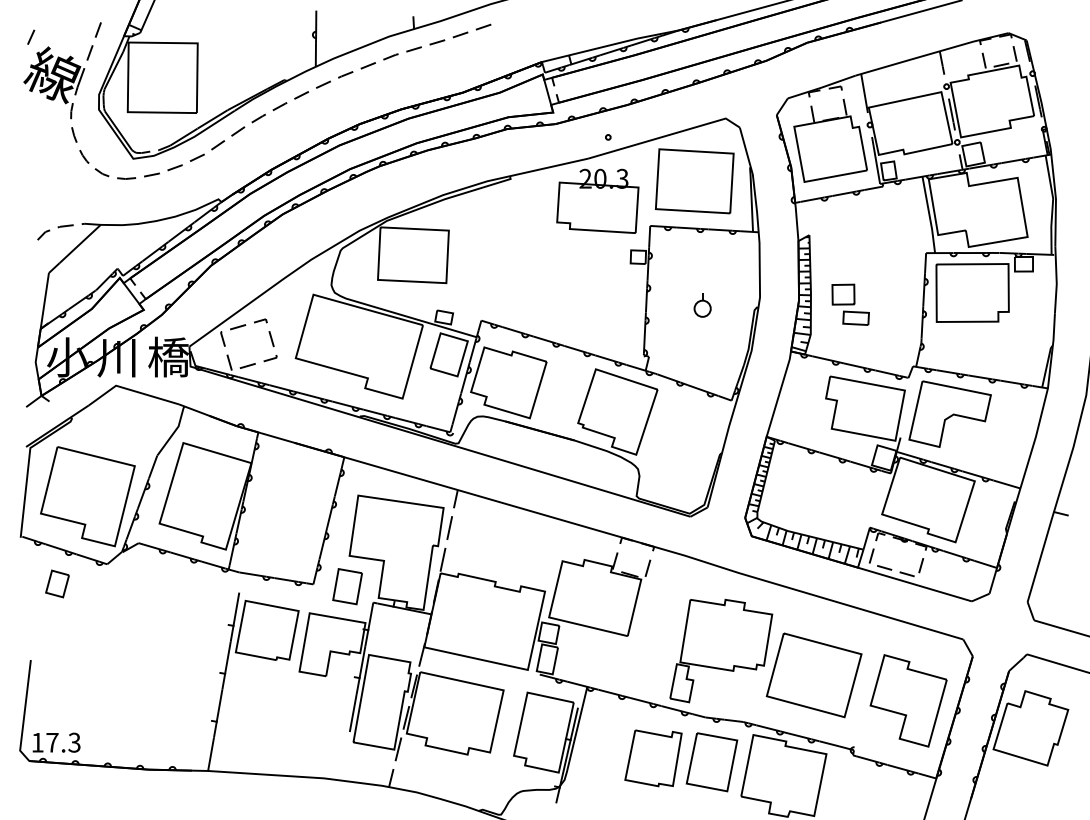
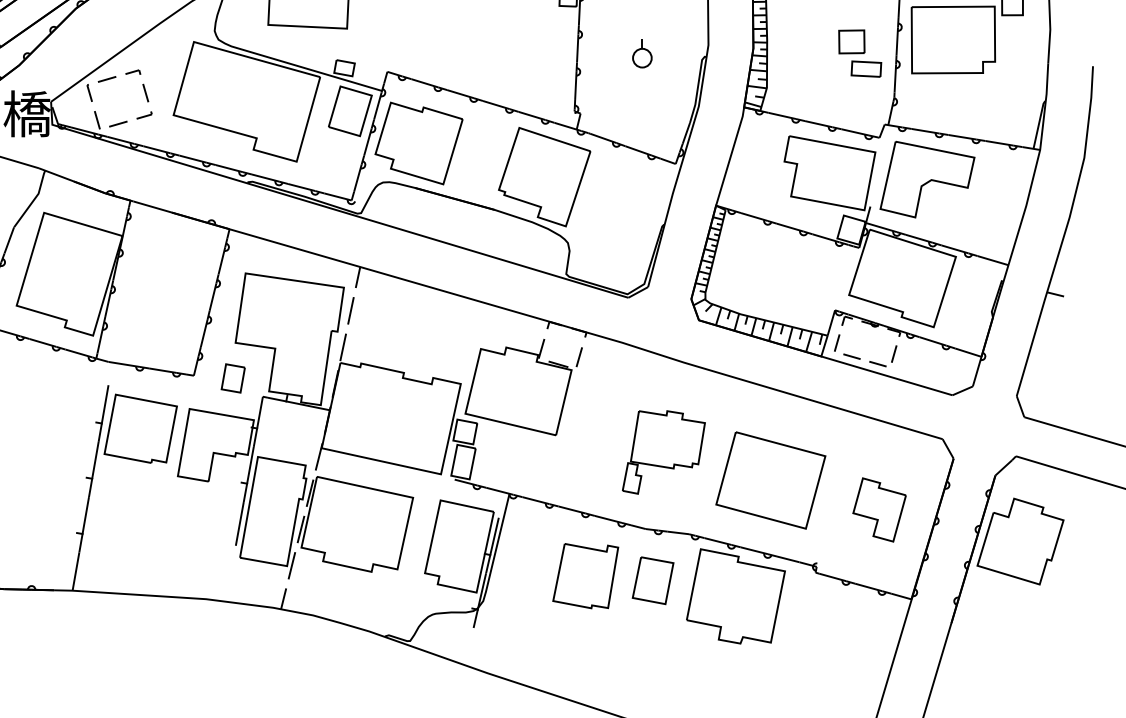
part: (850, 304) -> (859, 53), moved
part: (347, 586) -> (233, 378), size x0.7
part: (721, 650) -> (664, 451), size x0.7
part: (908, 700) -> (879, 509), size x0.6
part: (711, 762) -> (652, 580), size x0.7

